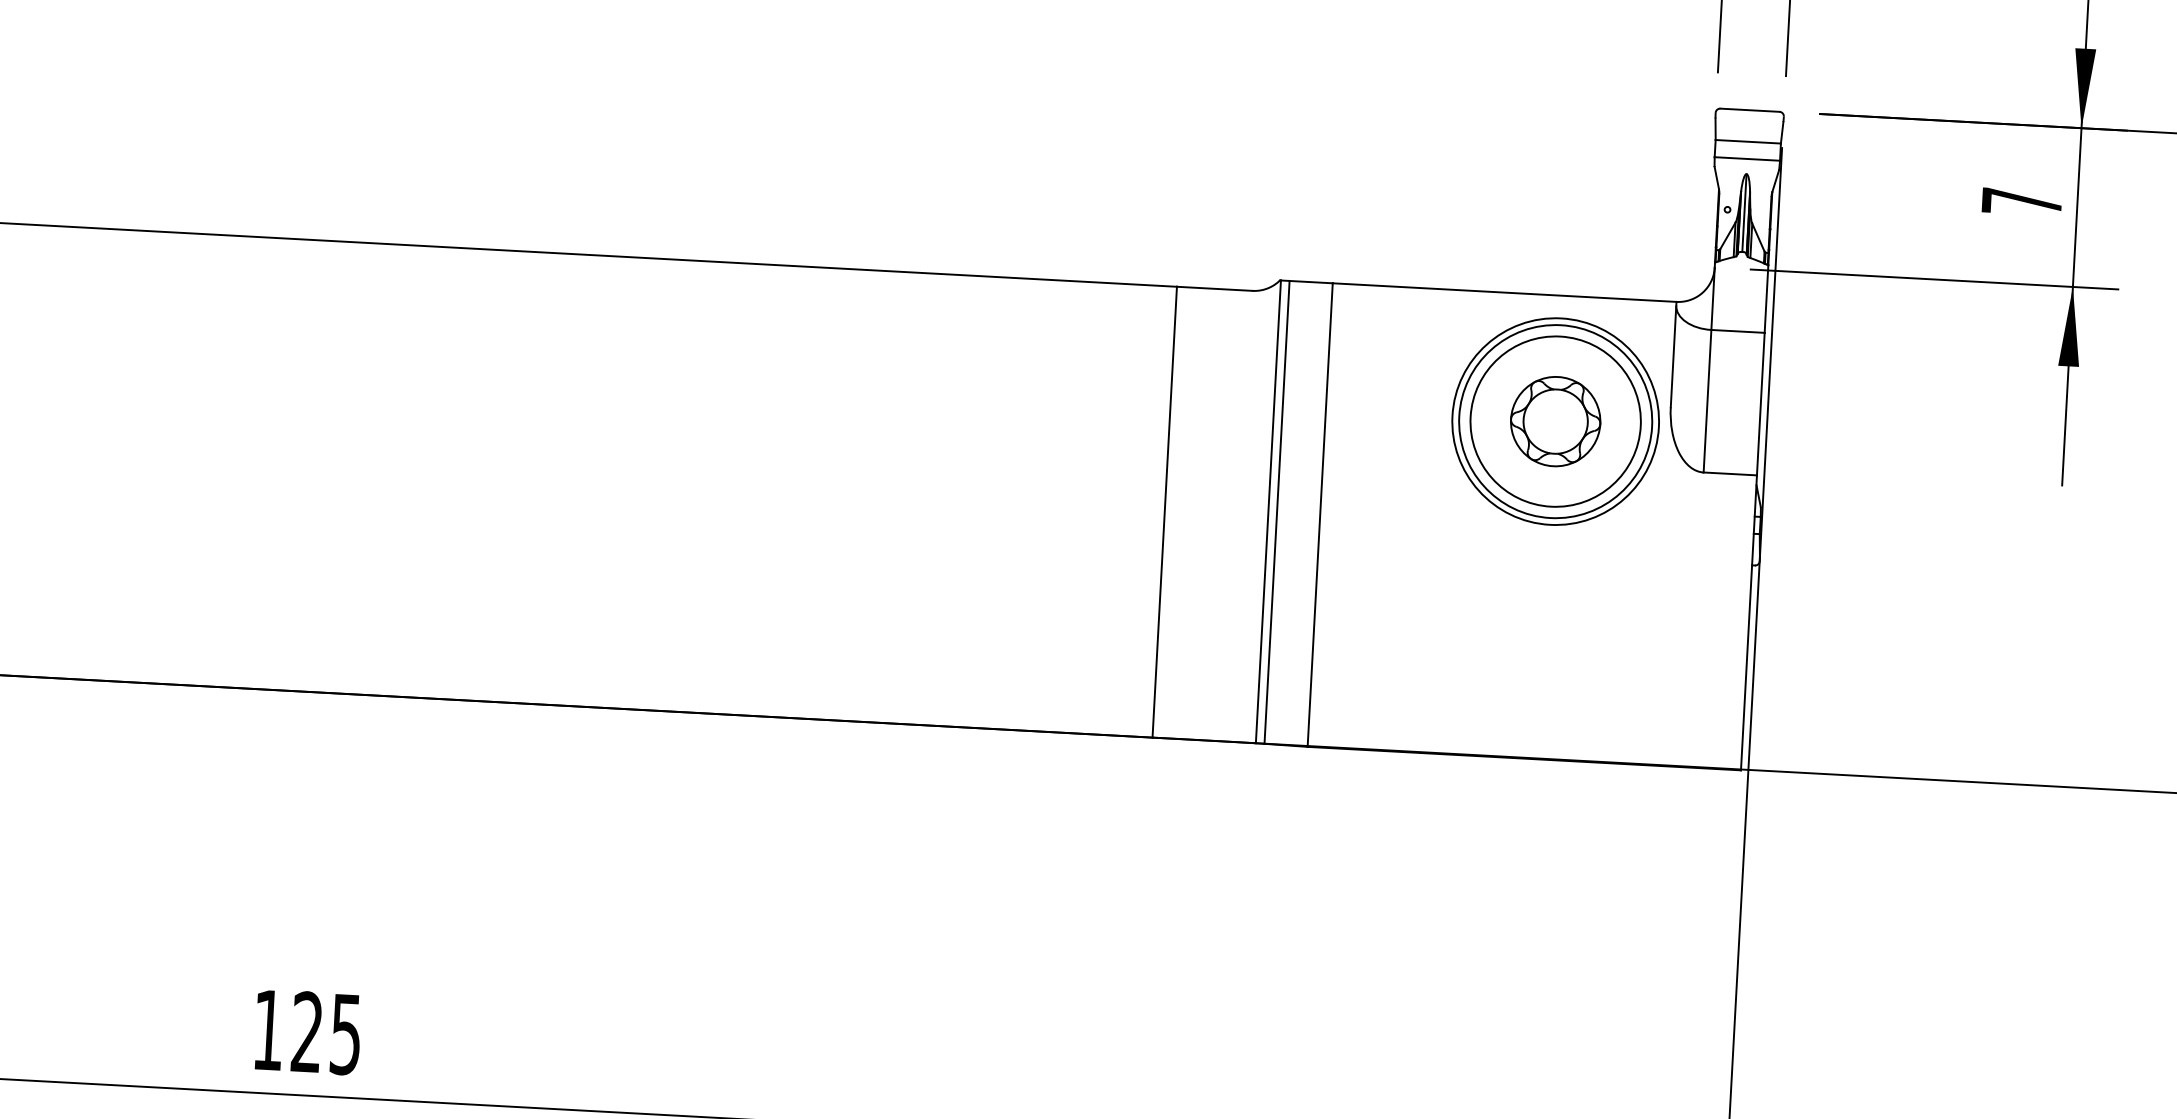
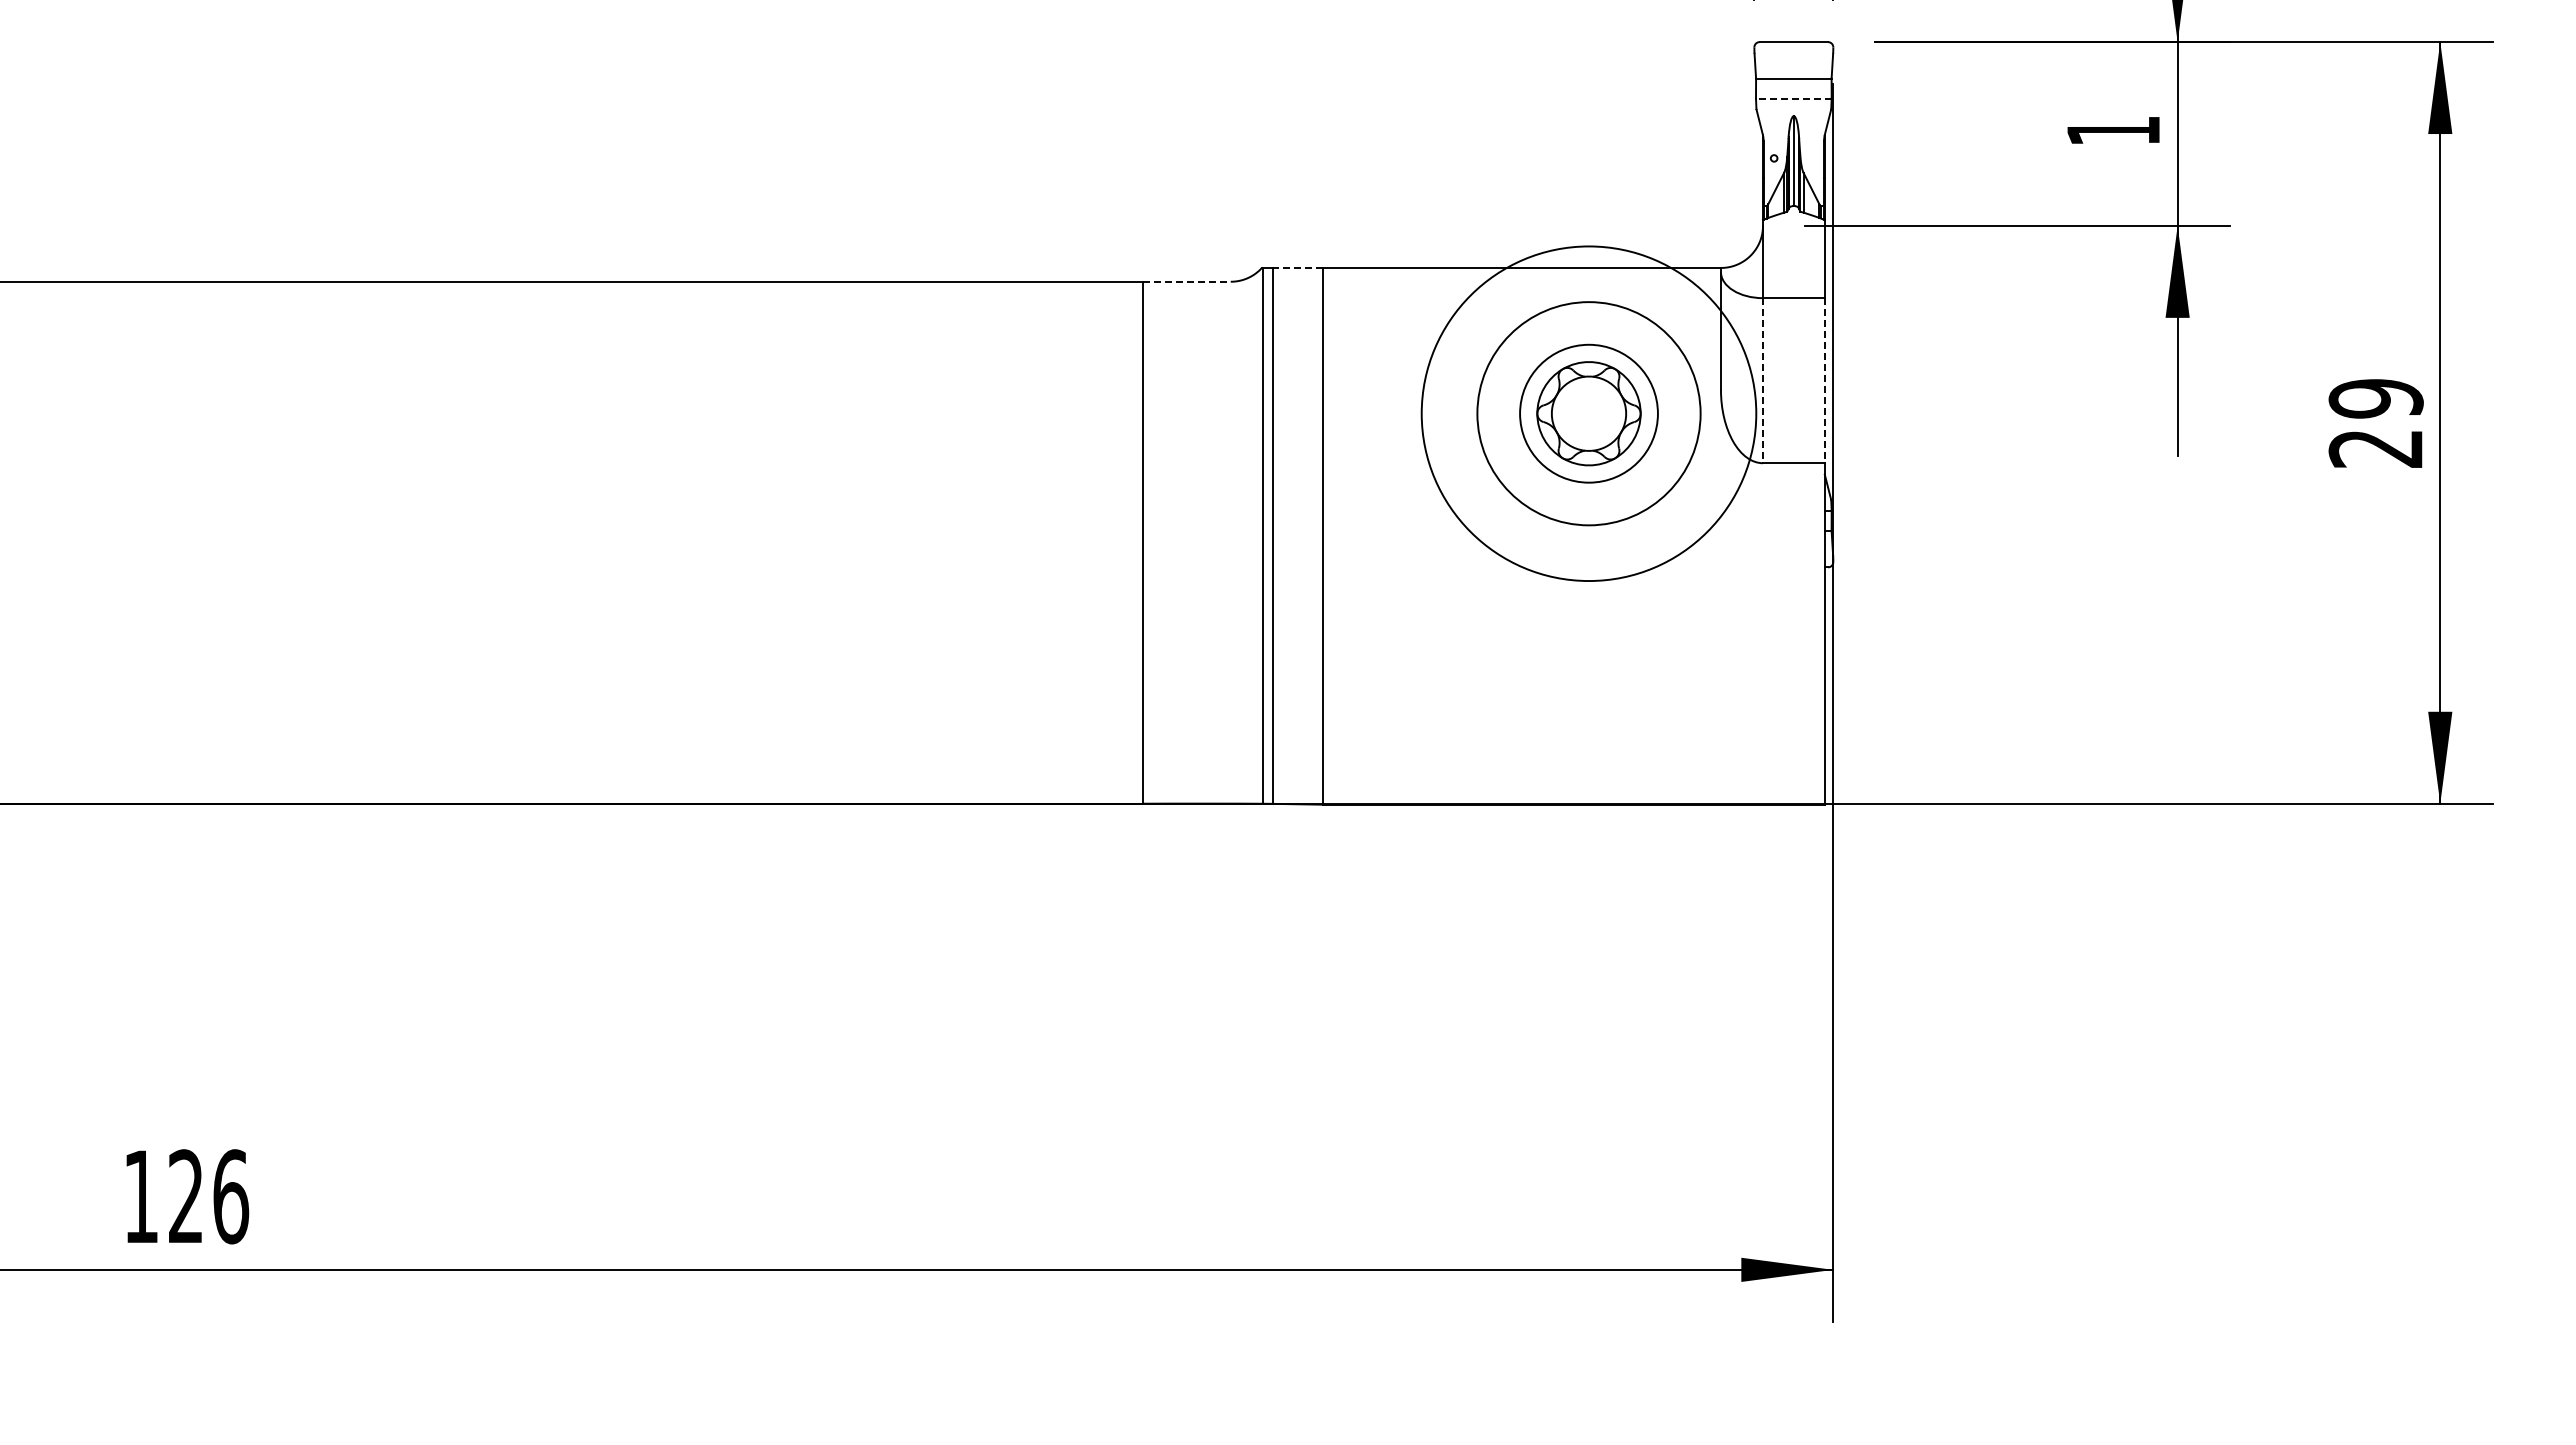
line: (1747, 158) -> (1793, 98), solid -> dashed
text: (2021, 201) -> (2113, 130), 7 -> 1
line: (1311, 281) -> (1298, 267), solid -> dashed
line: (1215, 288) -> (1187, 281), solid -> dashed
line: (1707, 401) -> (1762, 380), solid -> dashed
line: (1760, 403) -> (1824, 380), solid -> dashed
circle: (1555, 421) -> (1588, 413), size x0.7
circle: (1555, 421) -> (1588, 413), size x1.4
text: (346, 1034) -> (231, 1196), 125 -> 126

